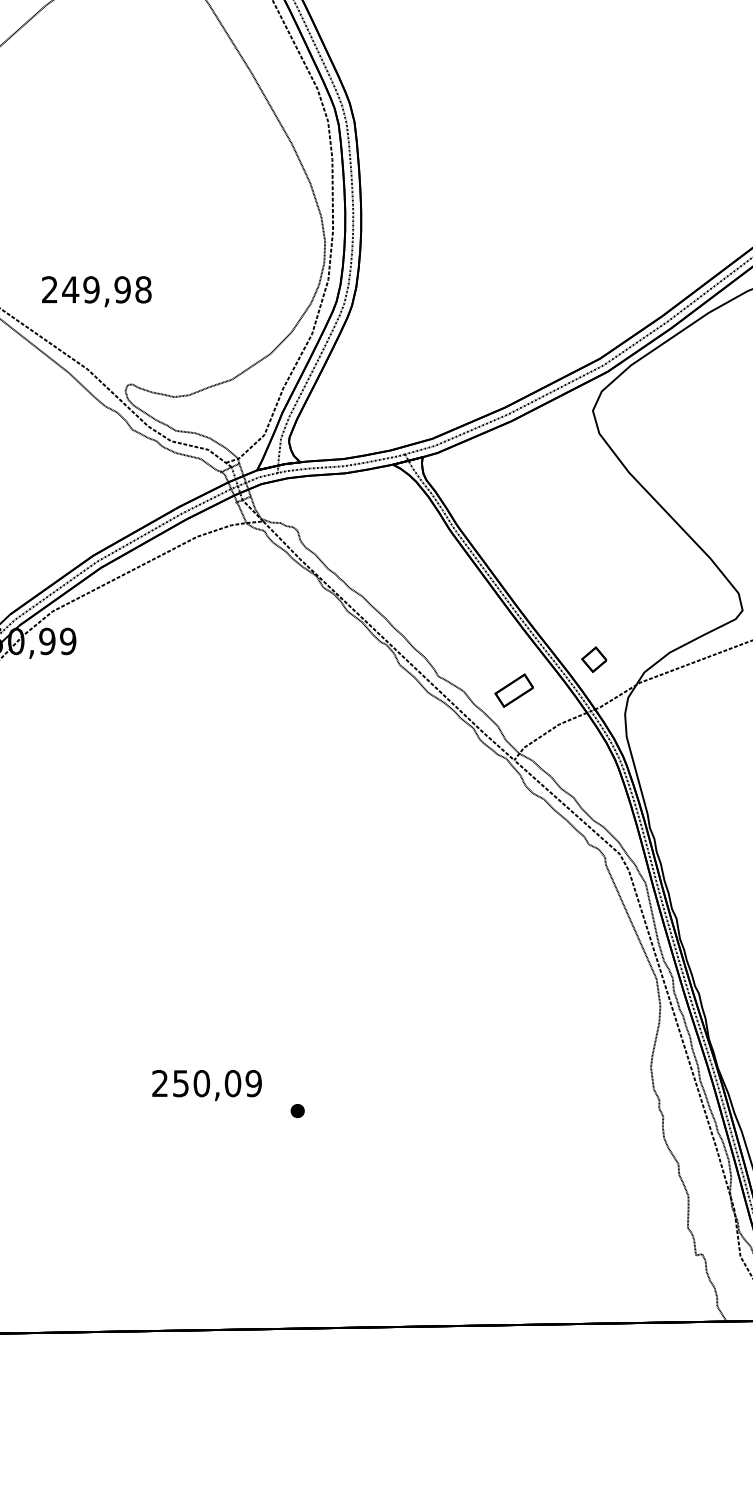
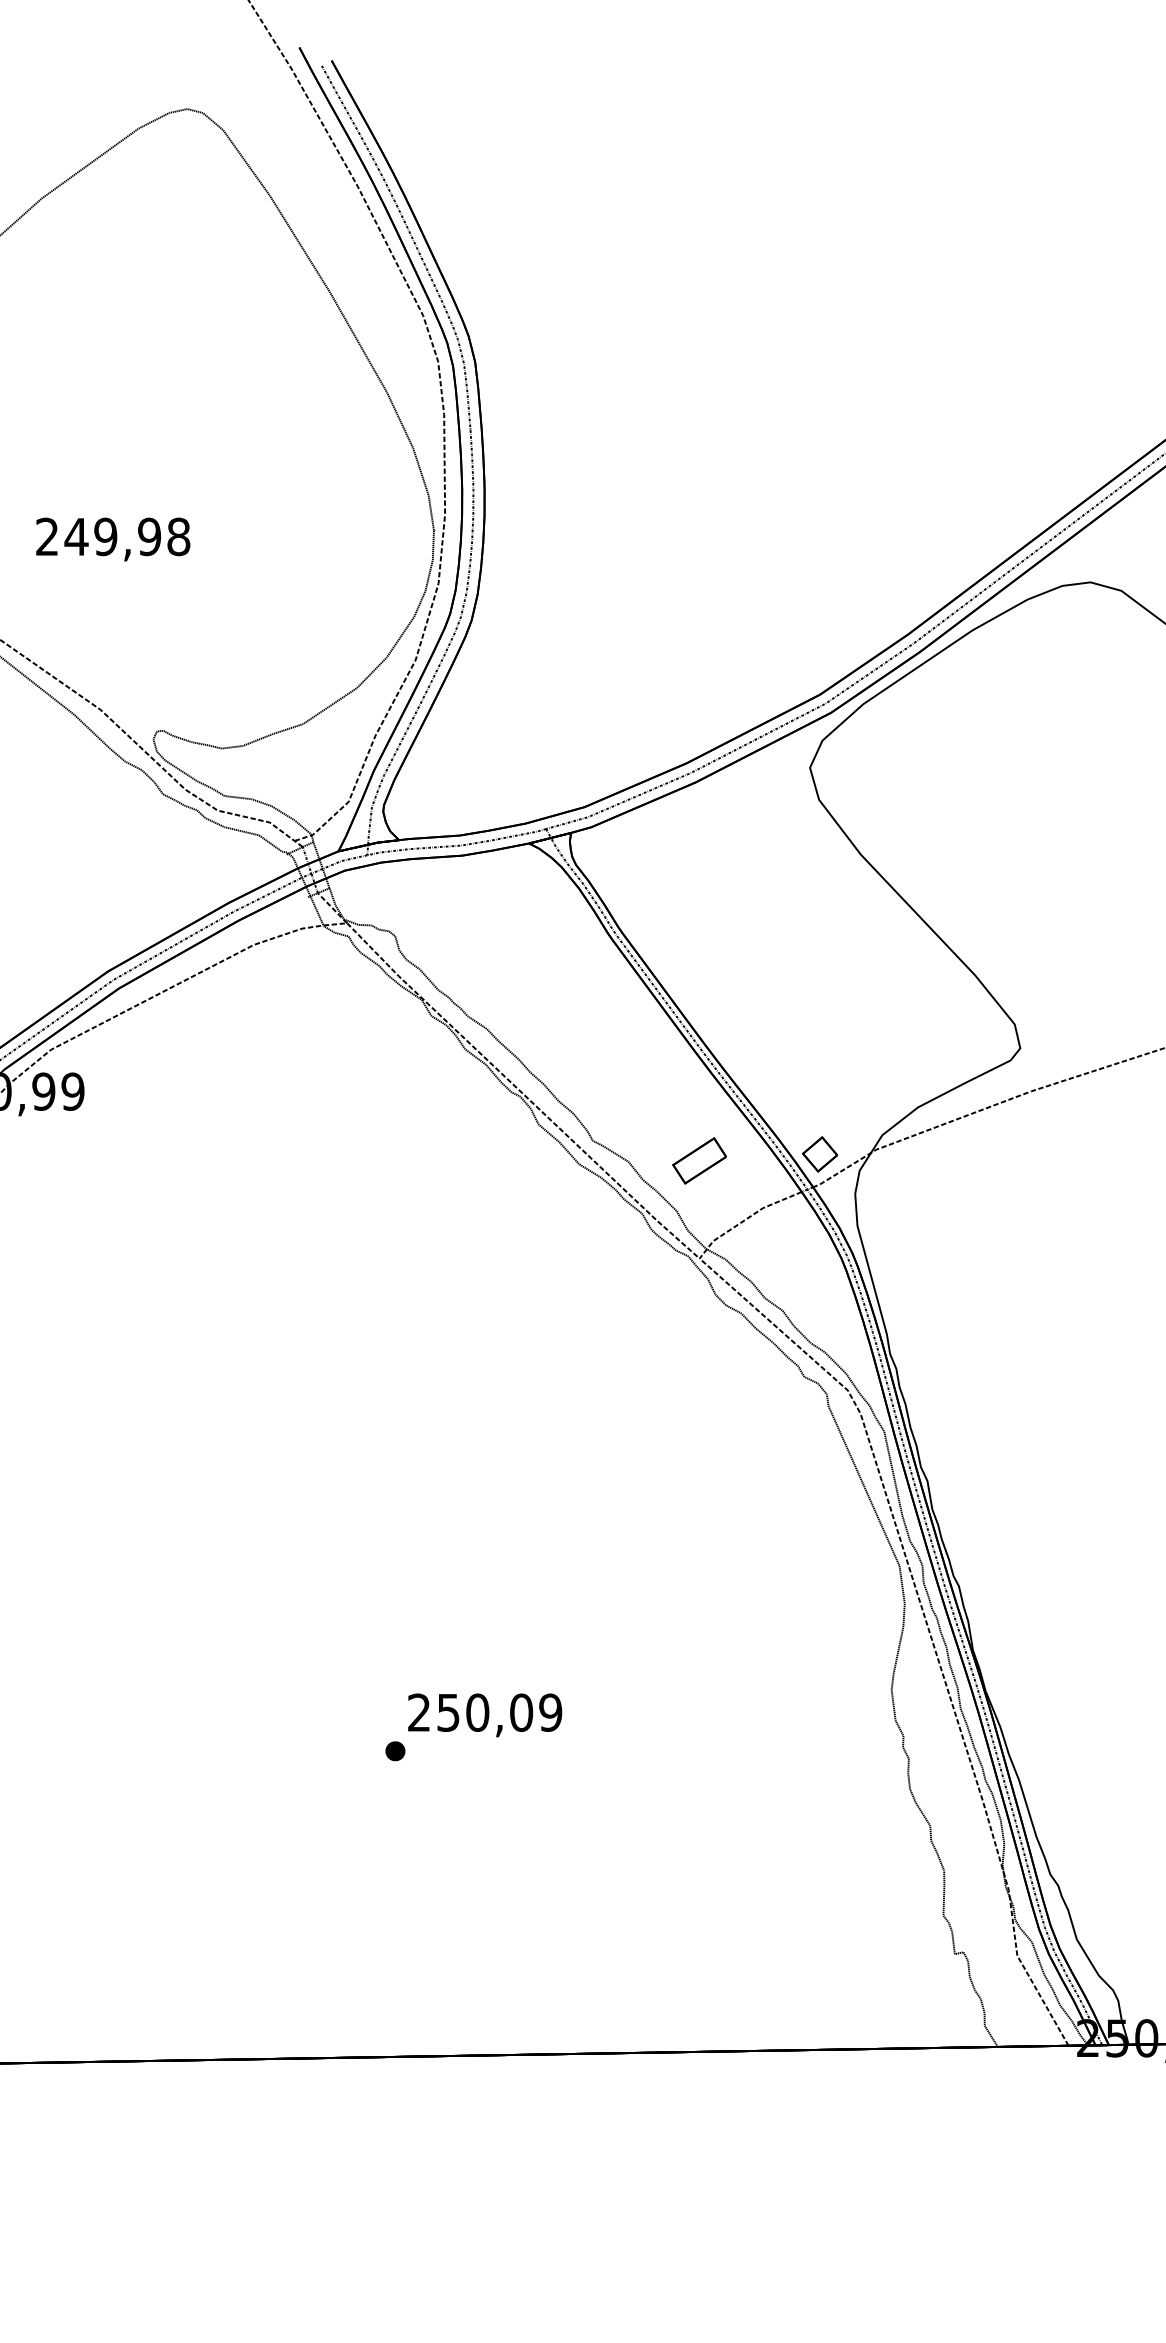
text: (96, 291) -> (113, 539), moved
part: (593, 659) -> (819, 1154), moved
text: (207, 1085) -> (485, 1715), moved

